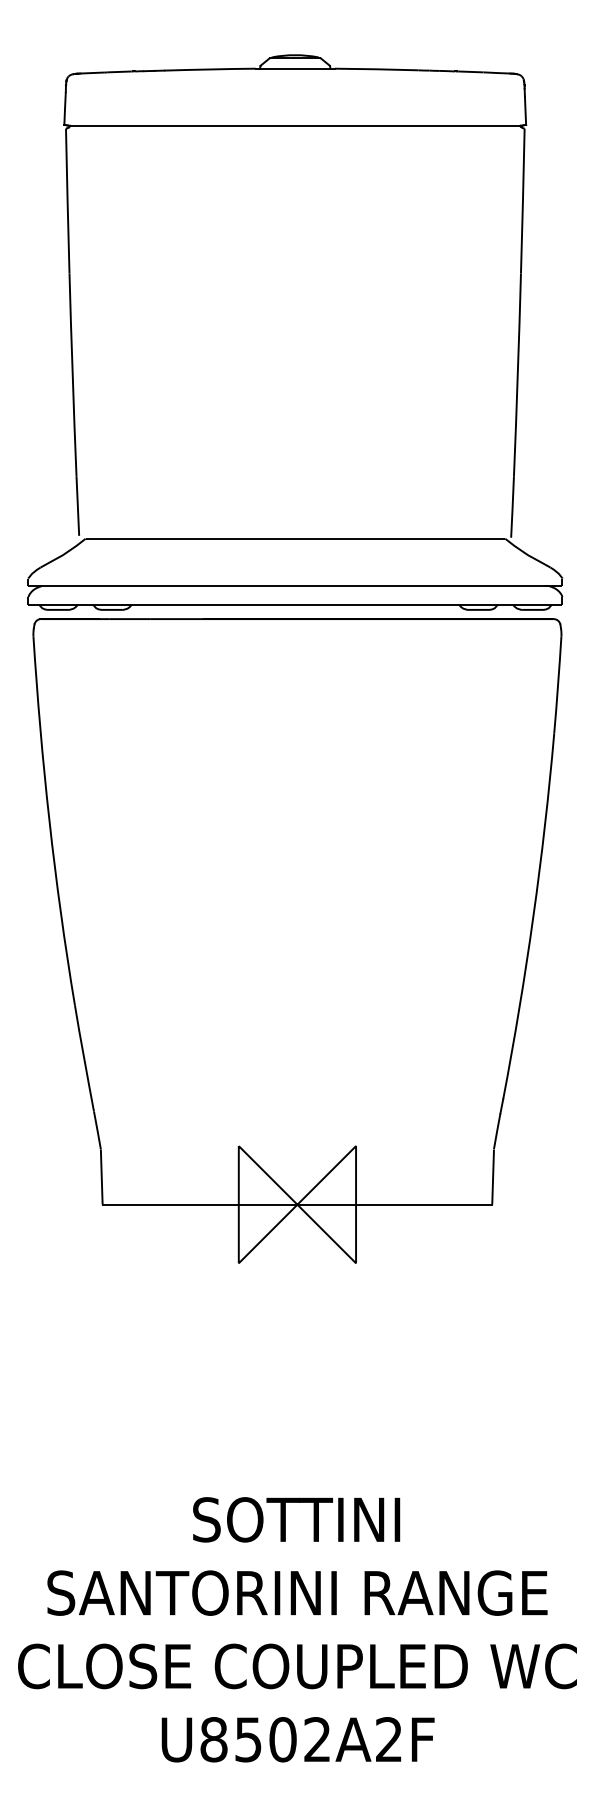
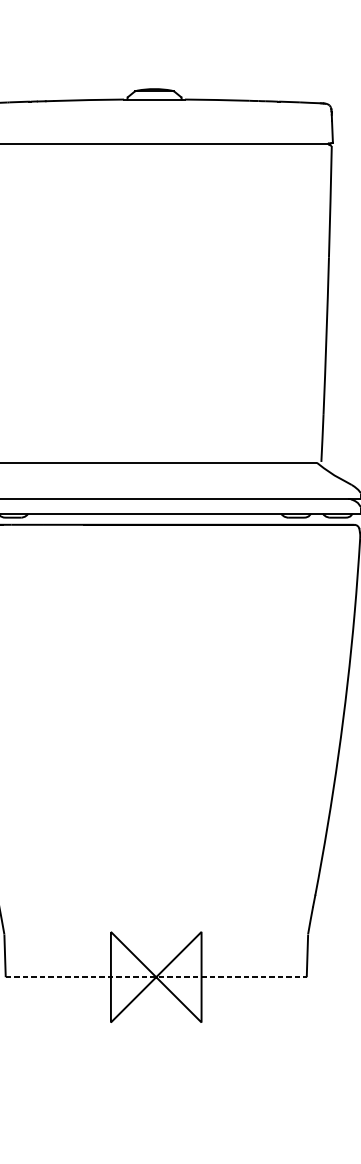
line: (297, 1204) -> (156, 977), solid -> dashed

